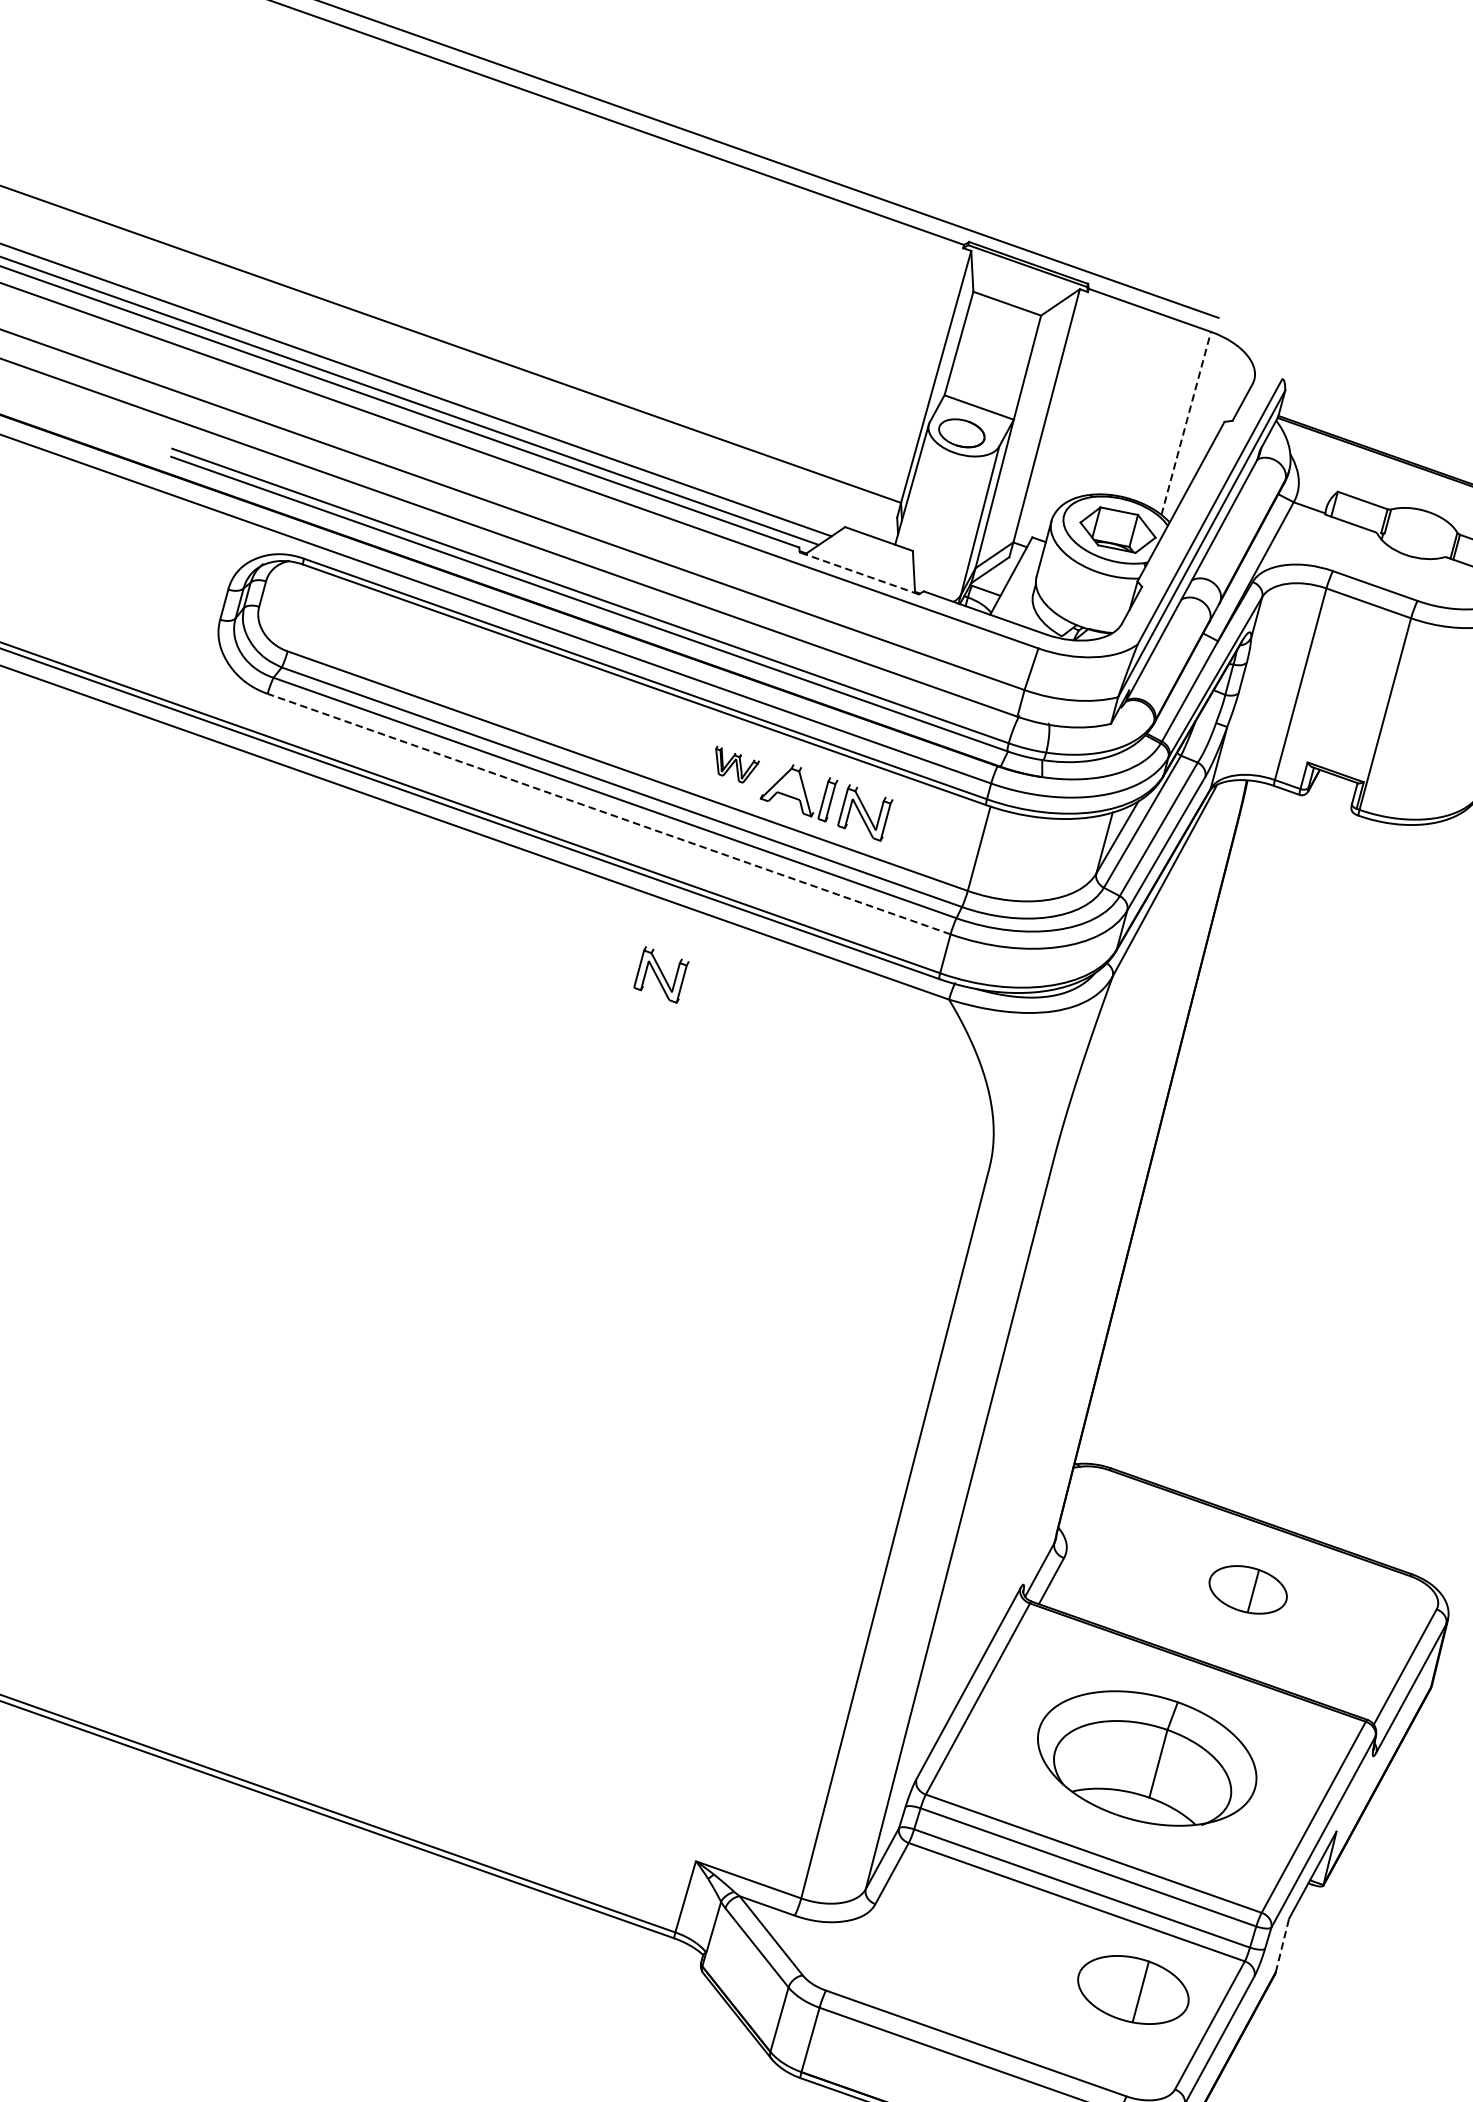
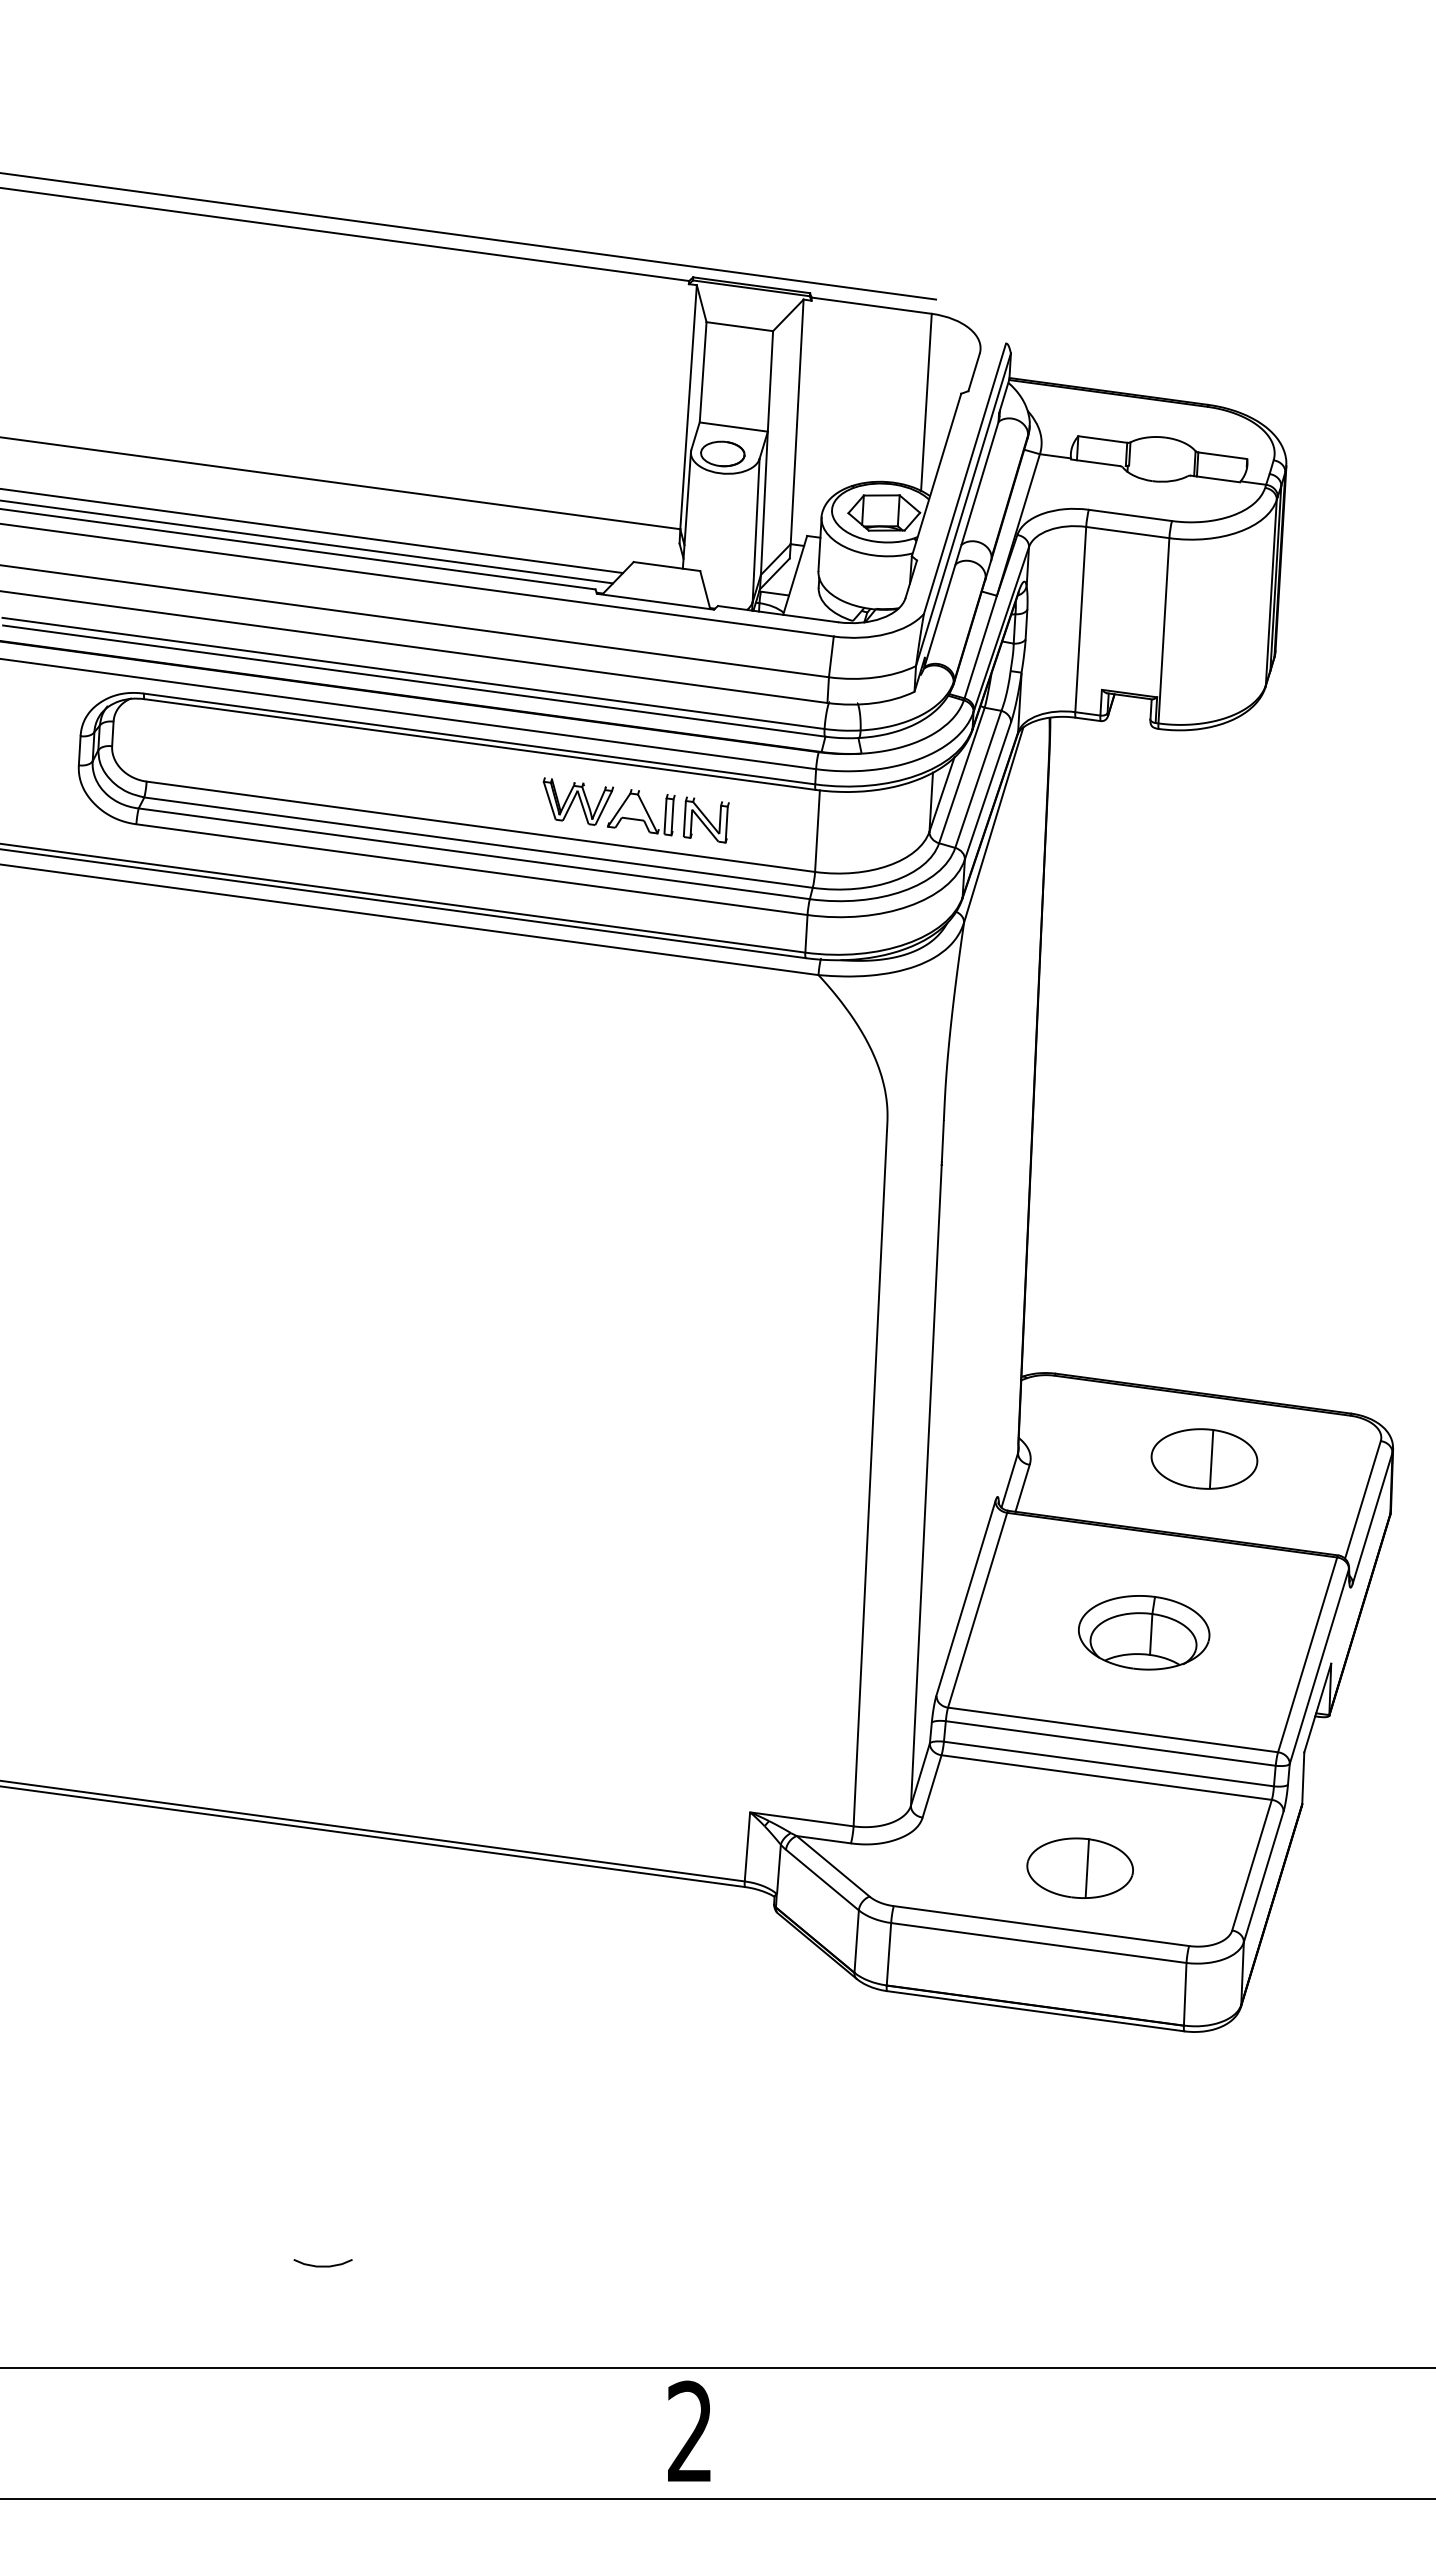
line: (1186, 423) -> (926, 402), dashed -> solid
line: (859, 573) -> (655, 601), dashed -> solid
part: (735, 765) -> (578, 801), size x1.67
line: (608, 813) -> (471, 869), dashed -> solid
part: (660, 974) -> (549, 1006), removed
part: (1248, 1589) -> (1204, 1458), size x1.43
part: (1147, 1758) -> (1144, 1632), size x0.62
line: (1282, 1945) -> (1303, 1778), dashed -> solid
part: (1132, 1989) -> (1079, 1867), moved

